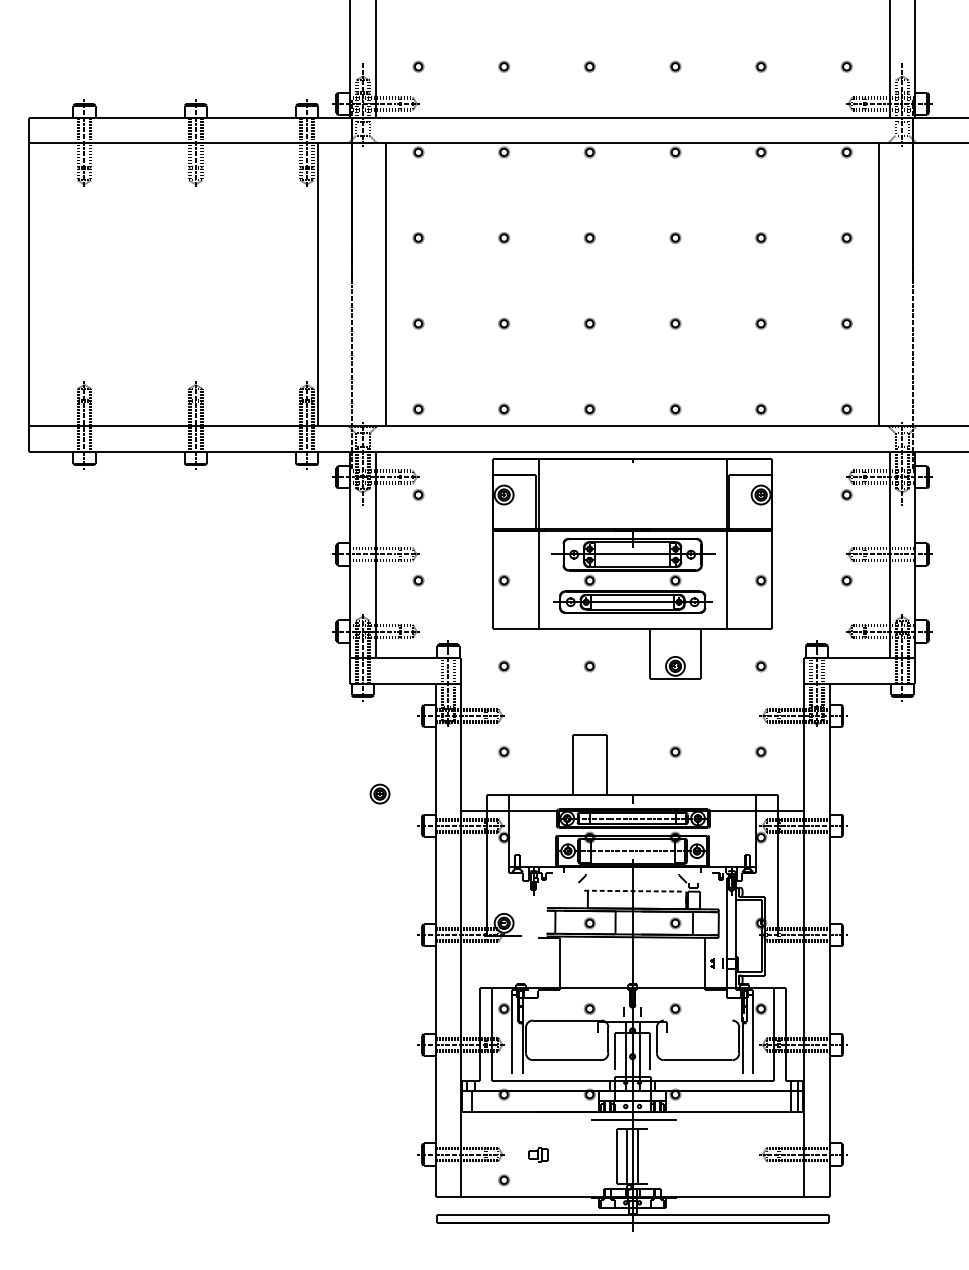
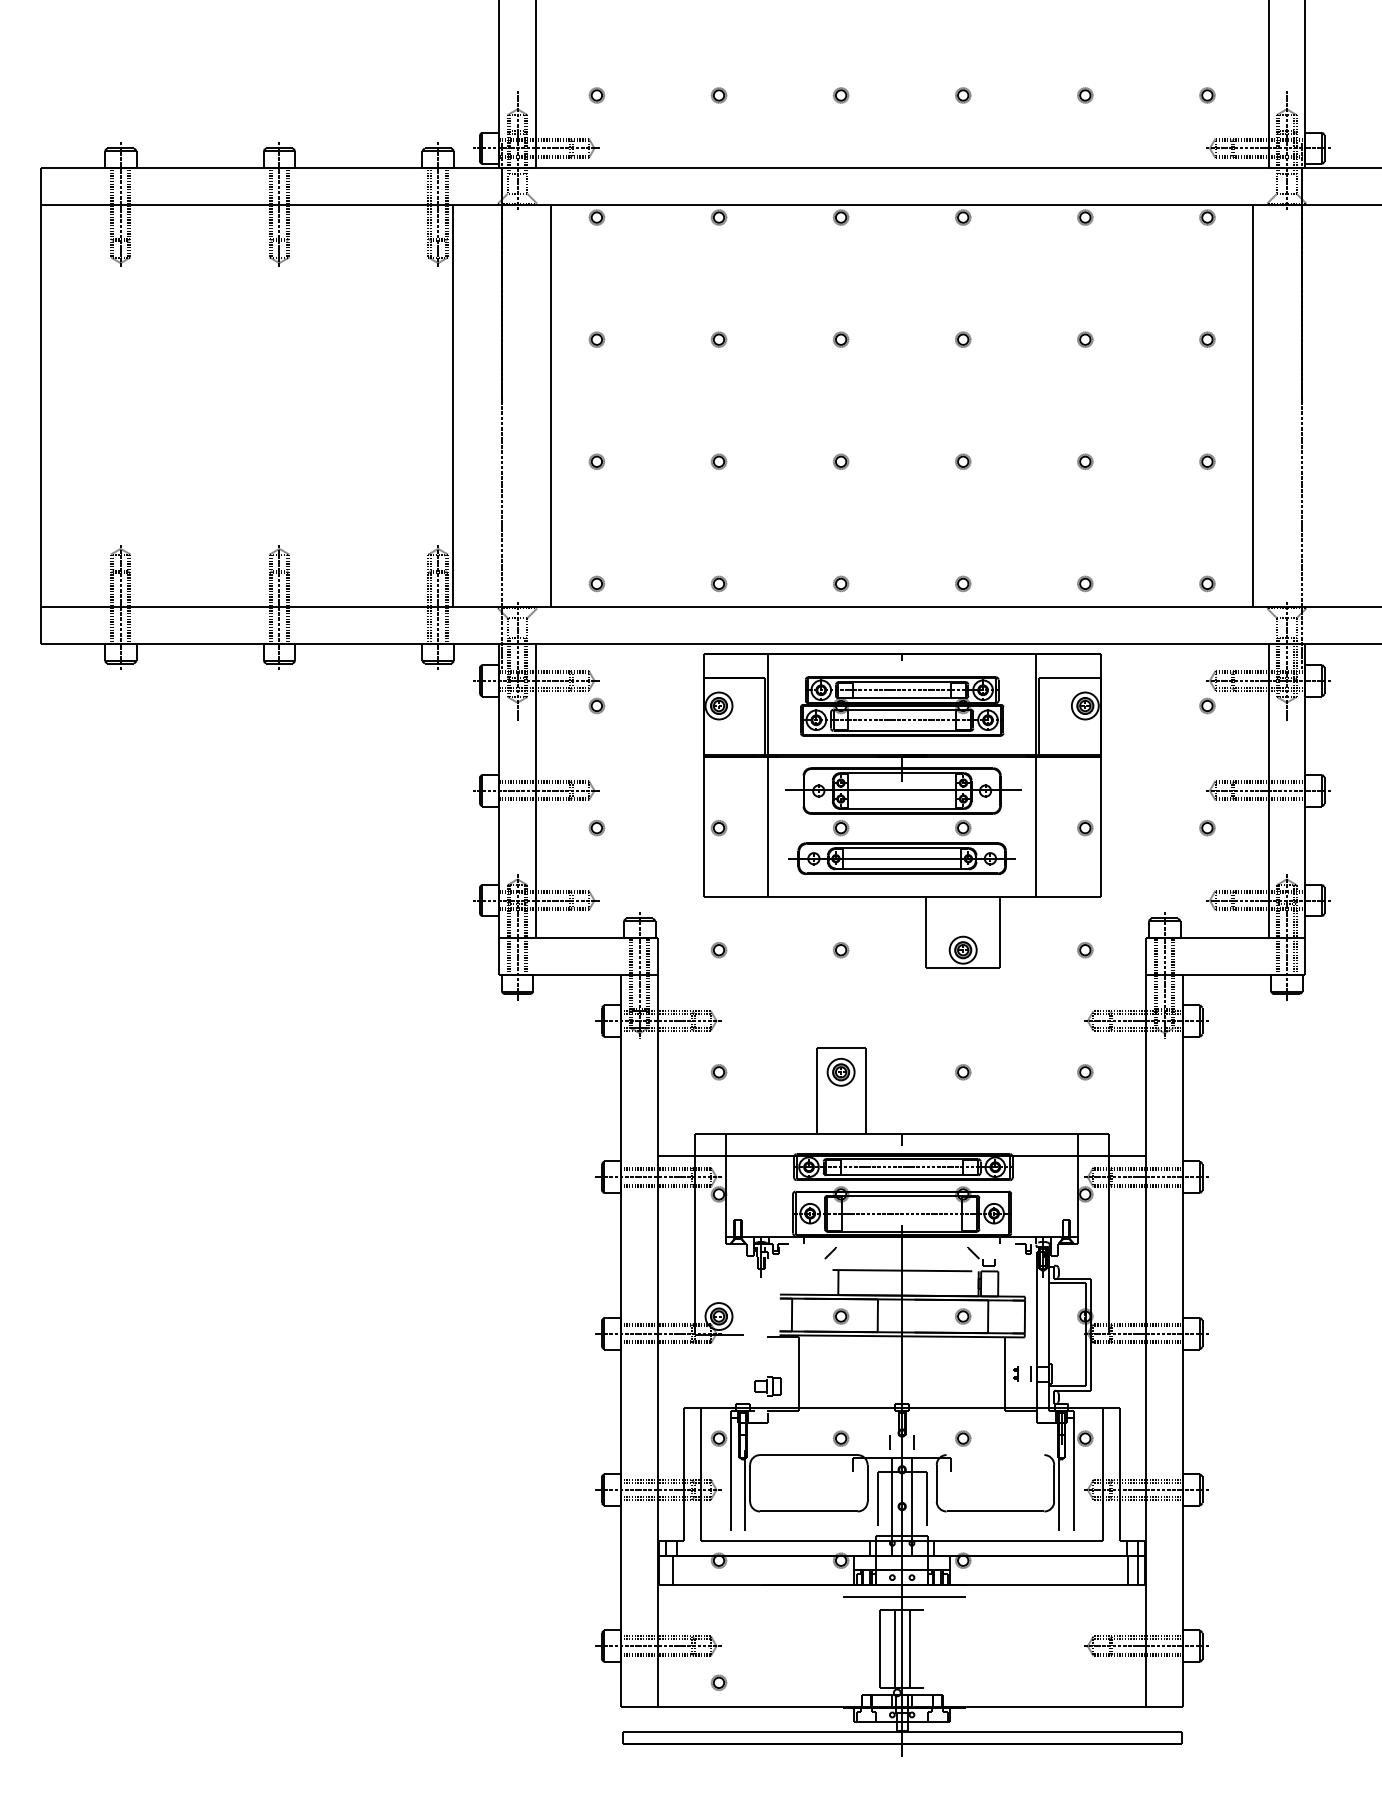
part: (632, 495) -> (902, 706), added
part: (379, 794) -> (840, 1072), moved
line: (632, 891) -> (902, 1270), dashed -> solid
part: (538, 1154) -> (767, 1386), moved

